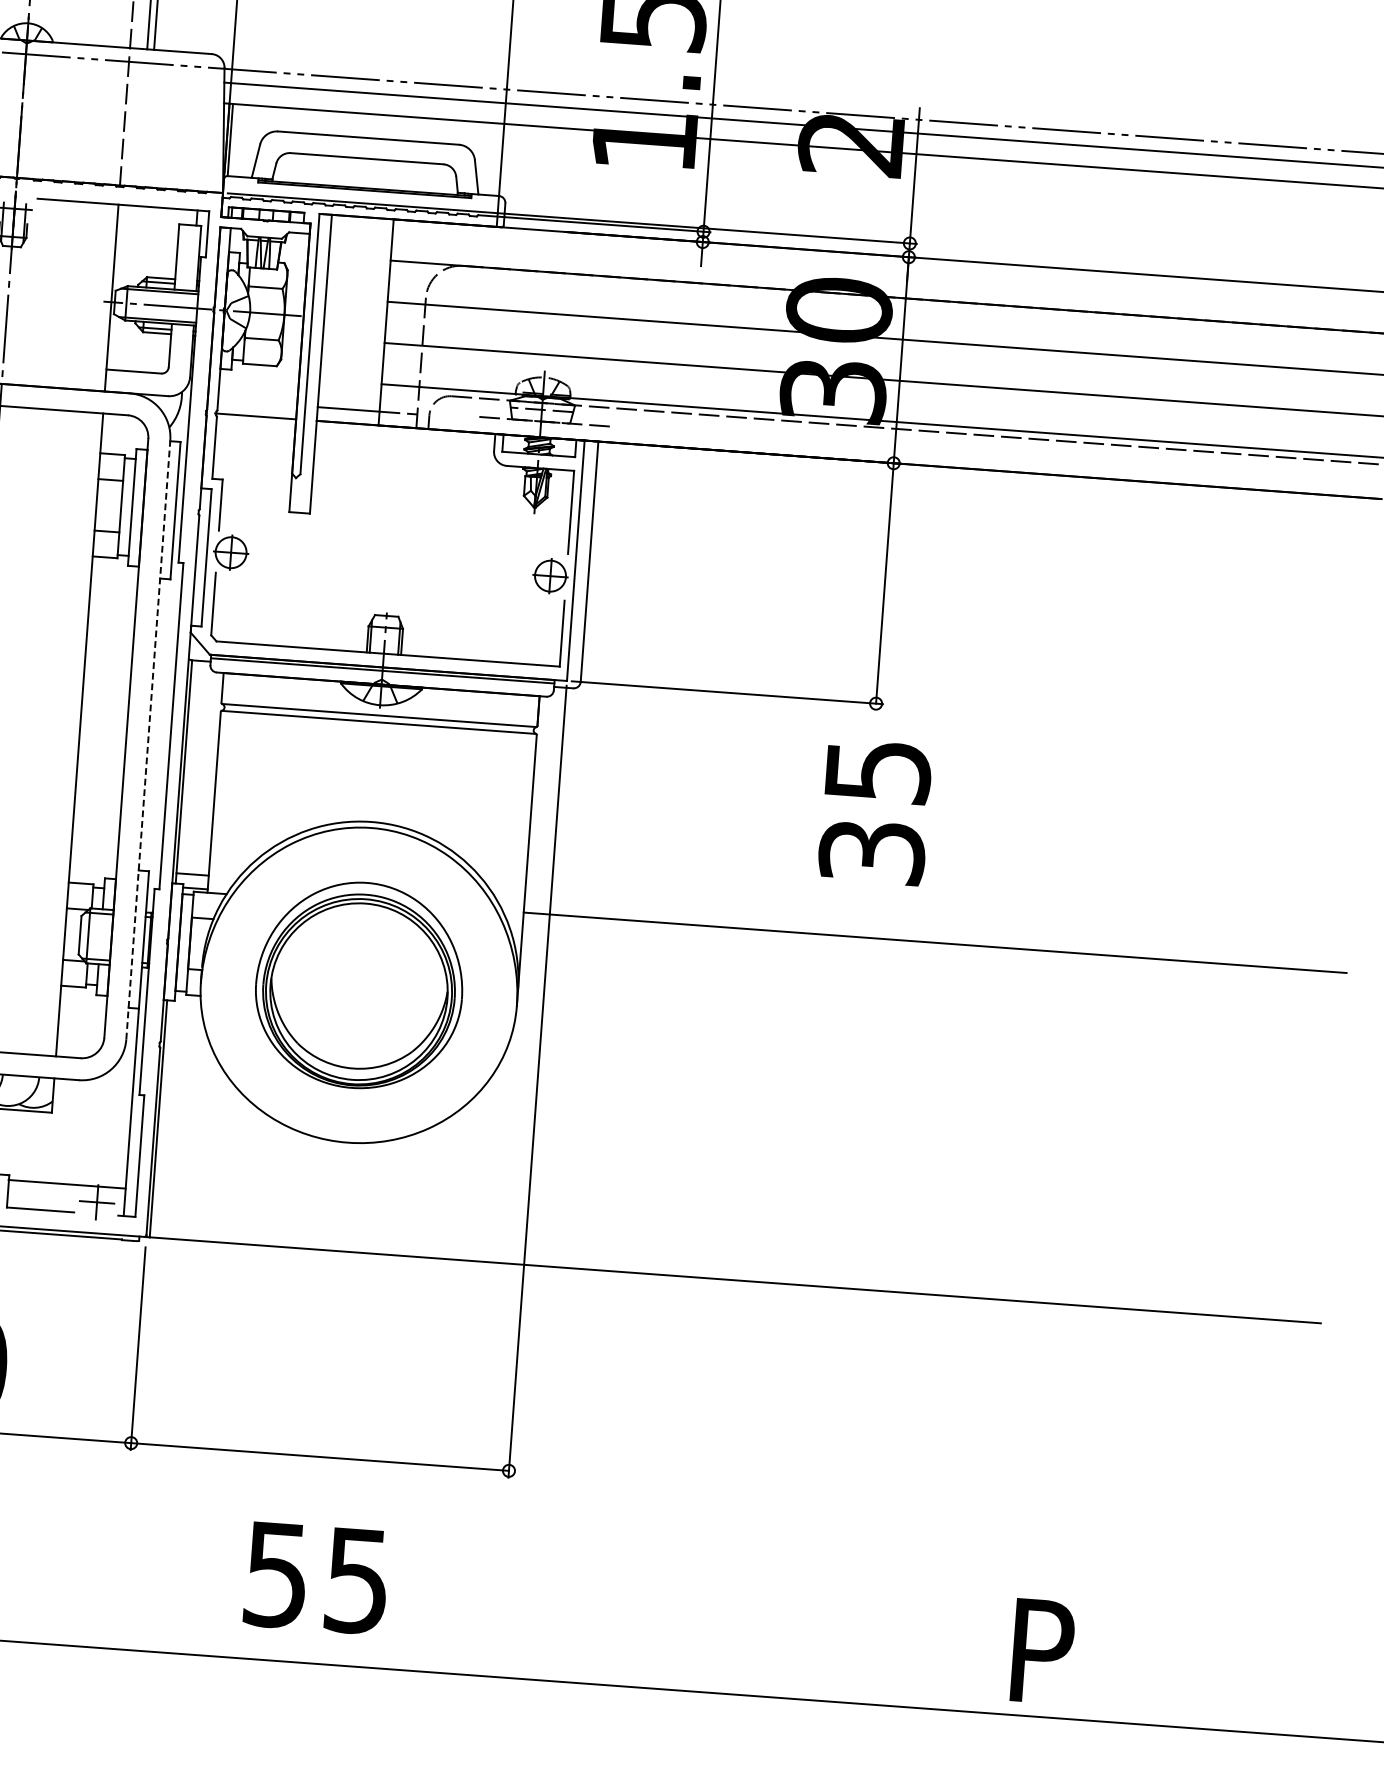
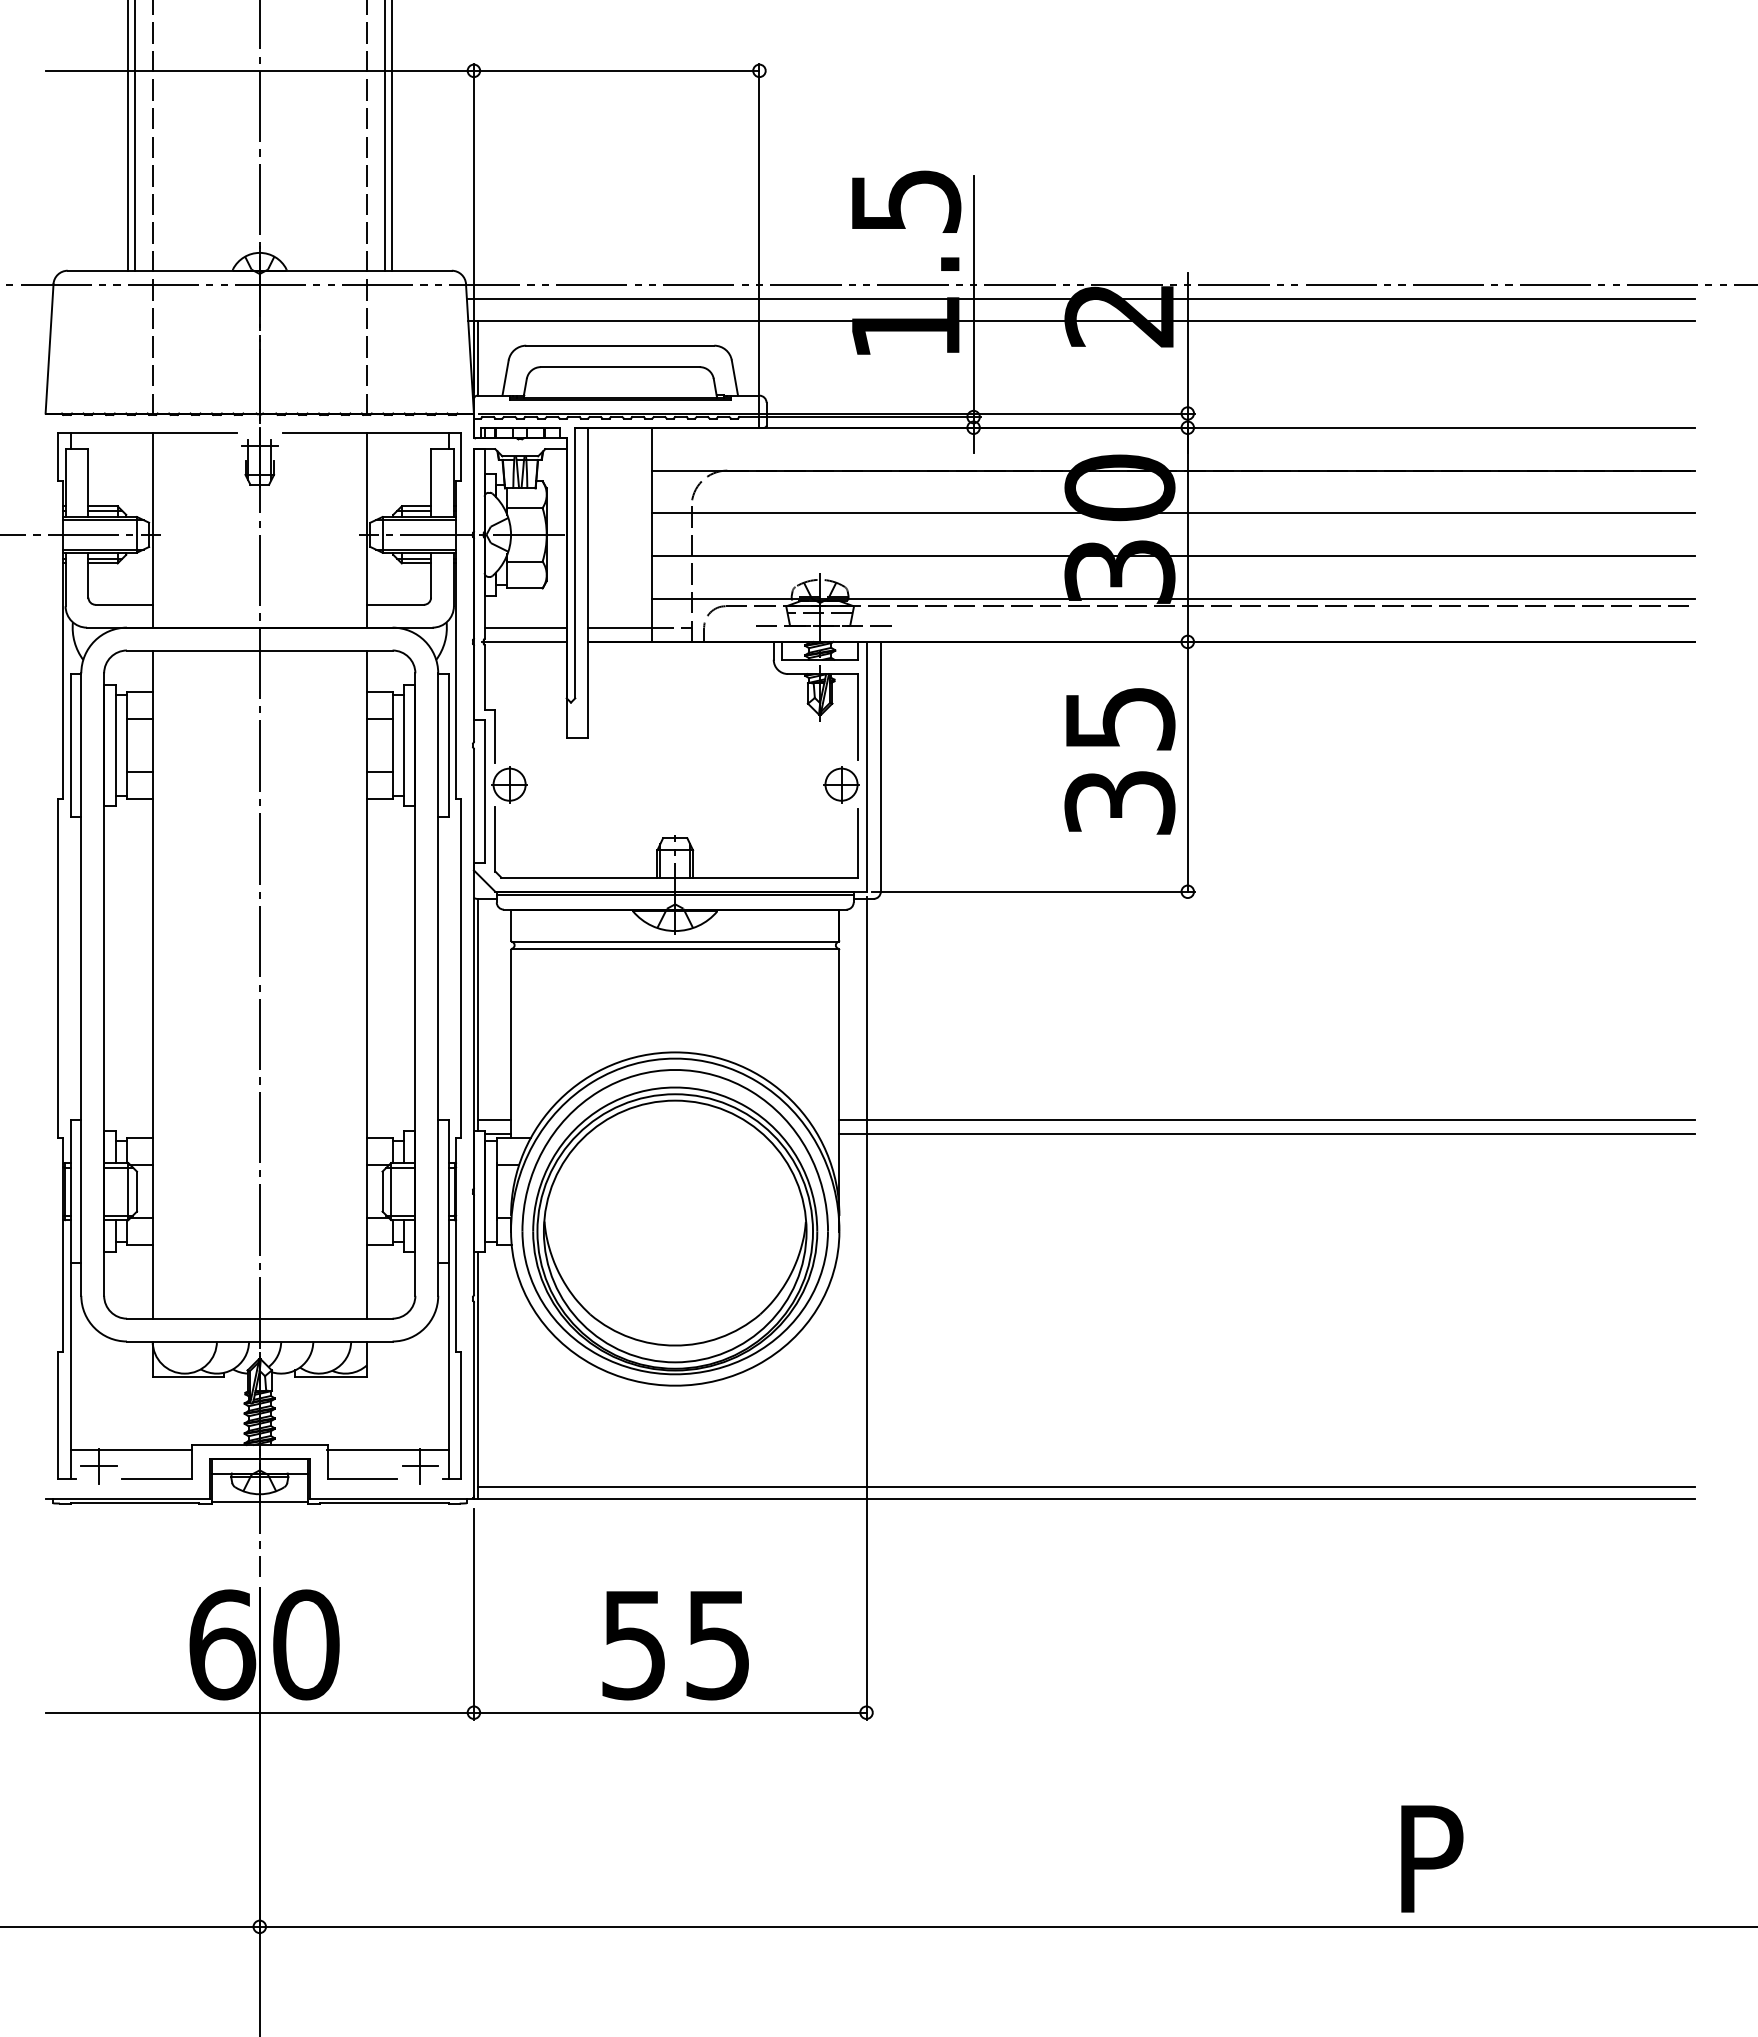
line: (257, 402) -> (525, 627), added
line: (148, 739) -> (438, 984), dashed -> solid
text: (874, 812) -> (1119, 761), moved
line: (935, 929) -> (1266, 1120), added
part: (358, 985) -> (674, 1222), size x1.43
line: (735, 1269) -> (1085, 1487), added
text: (316, 1578) -> (675, 1645), moved

